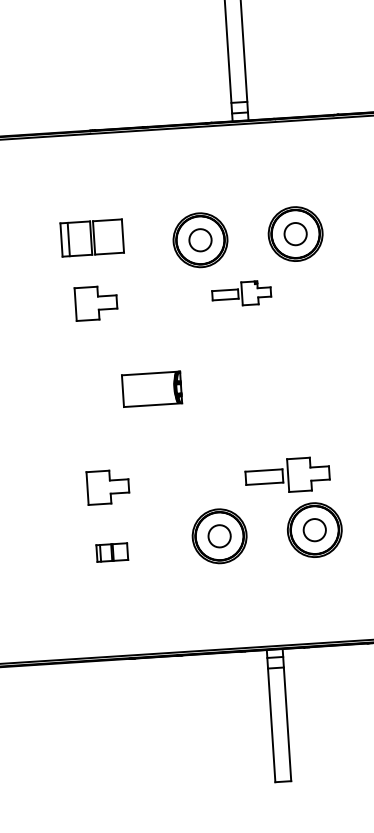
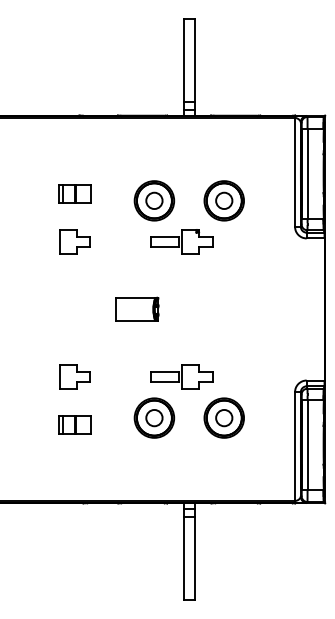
part: (90, 237) -> (74, 193), size x0.71
part: (240, 293) -> (181, 241), size x1.43
part: (152, 387) -> (137, 308), moved
part: (286, 475) -> (181, 376), moved
part: (111, 552) -> (74, 424), size x1.43

